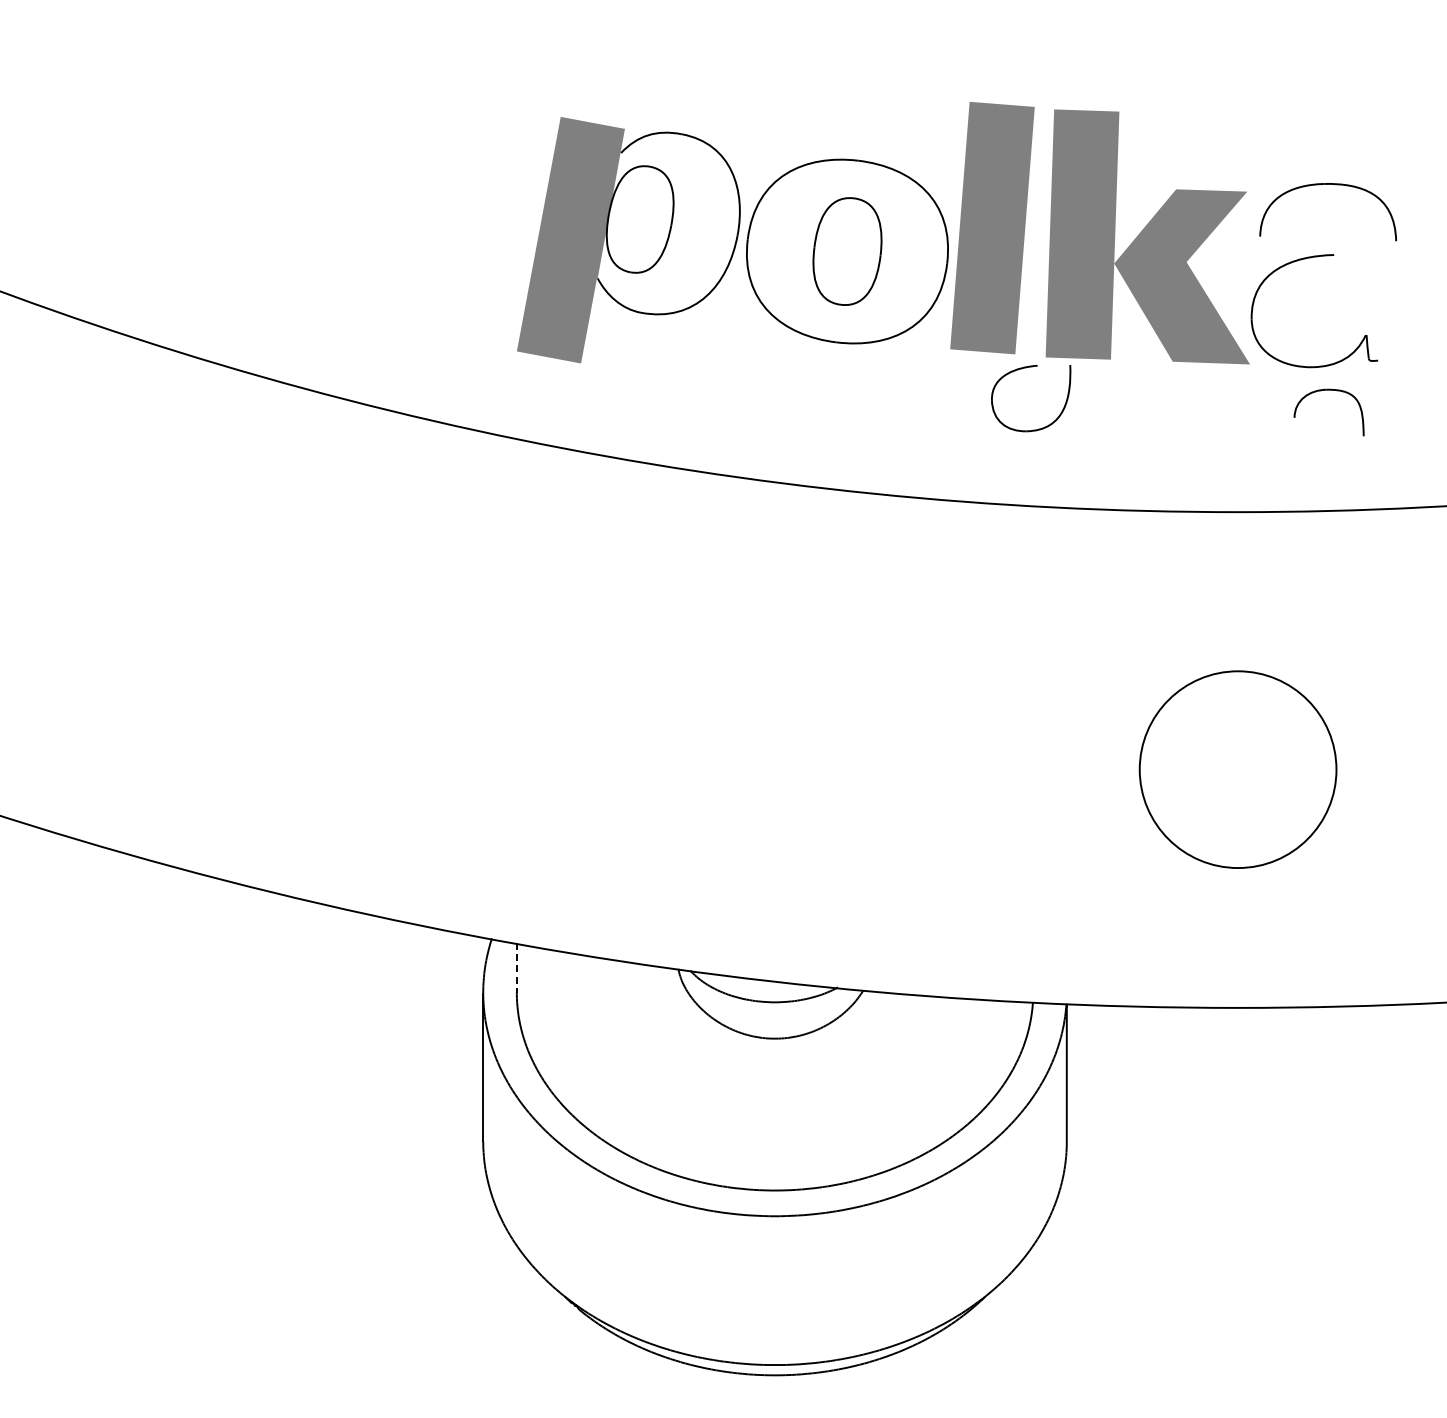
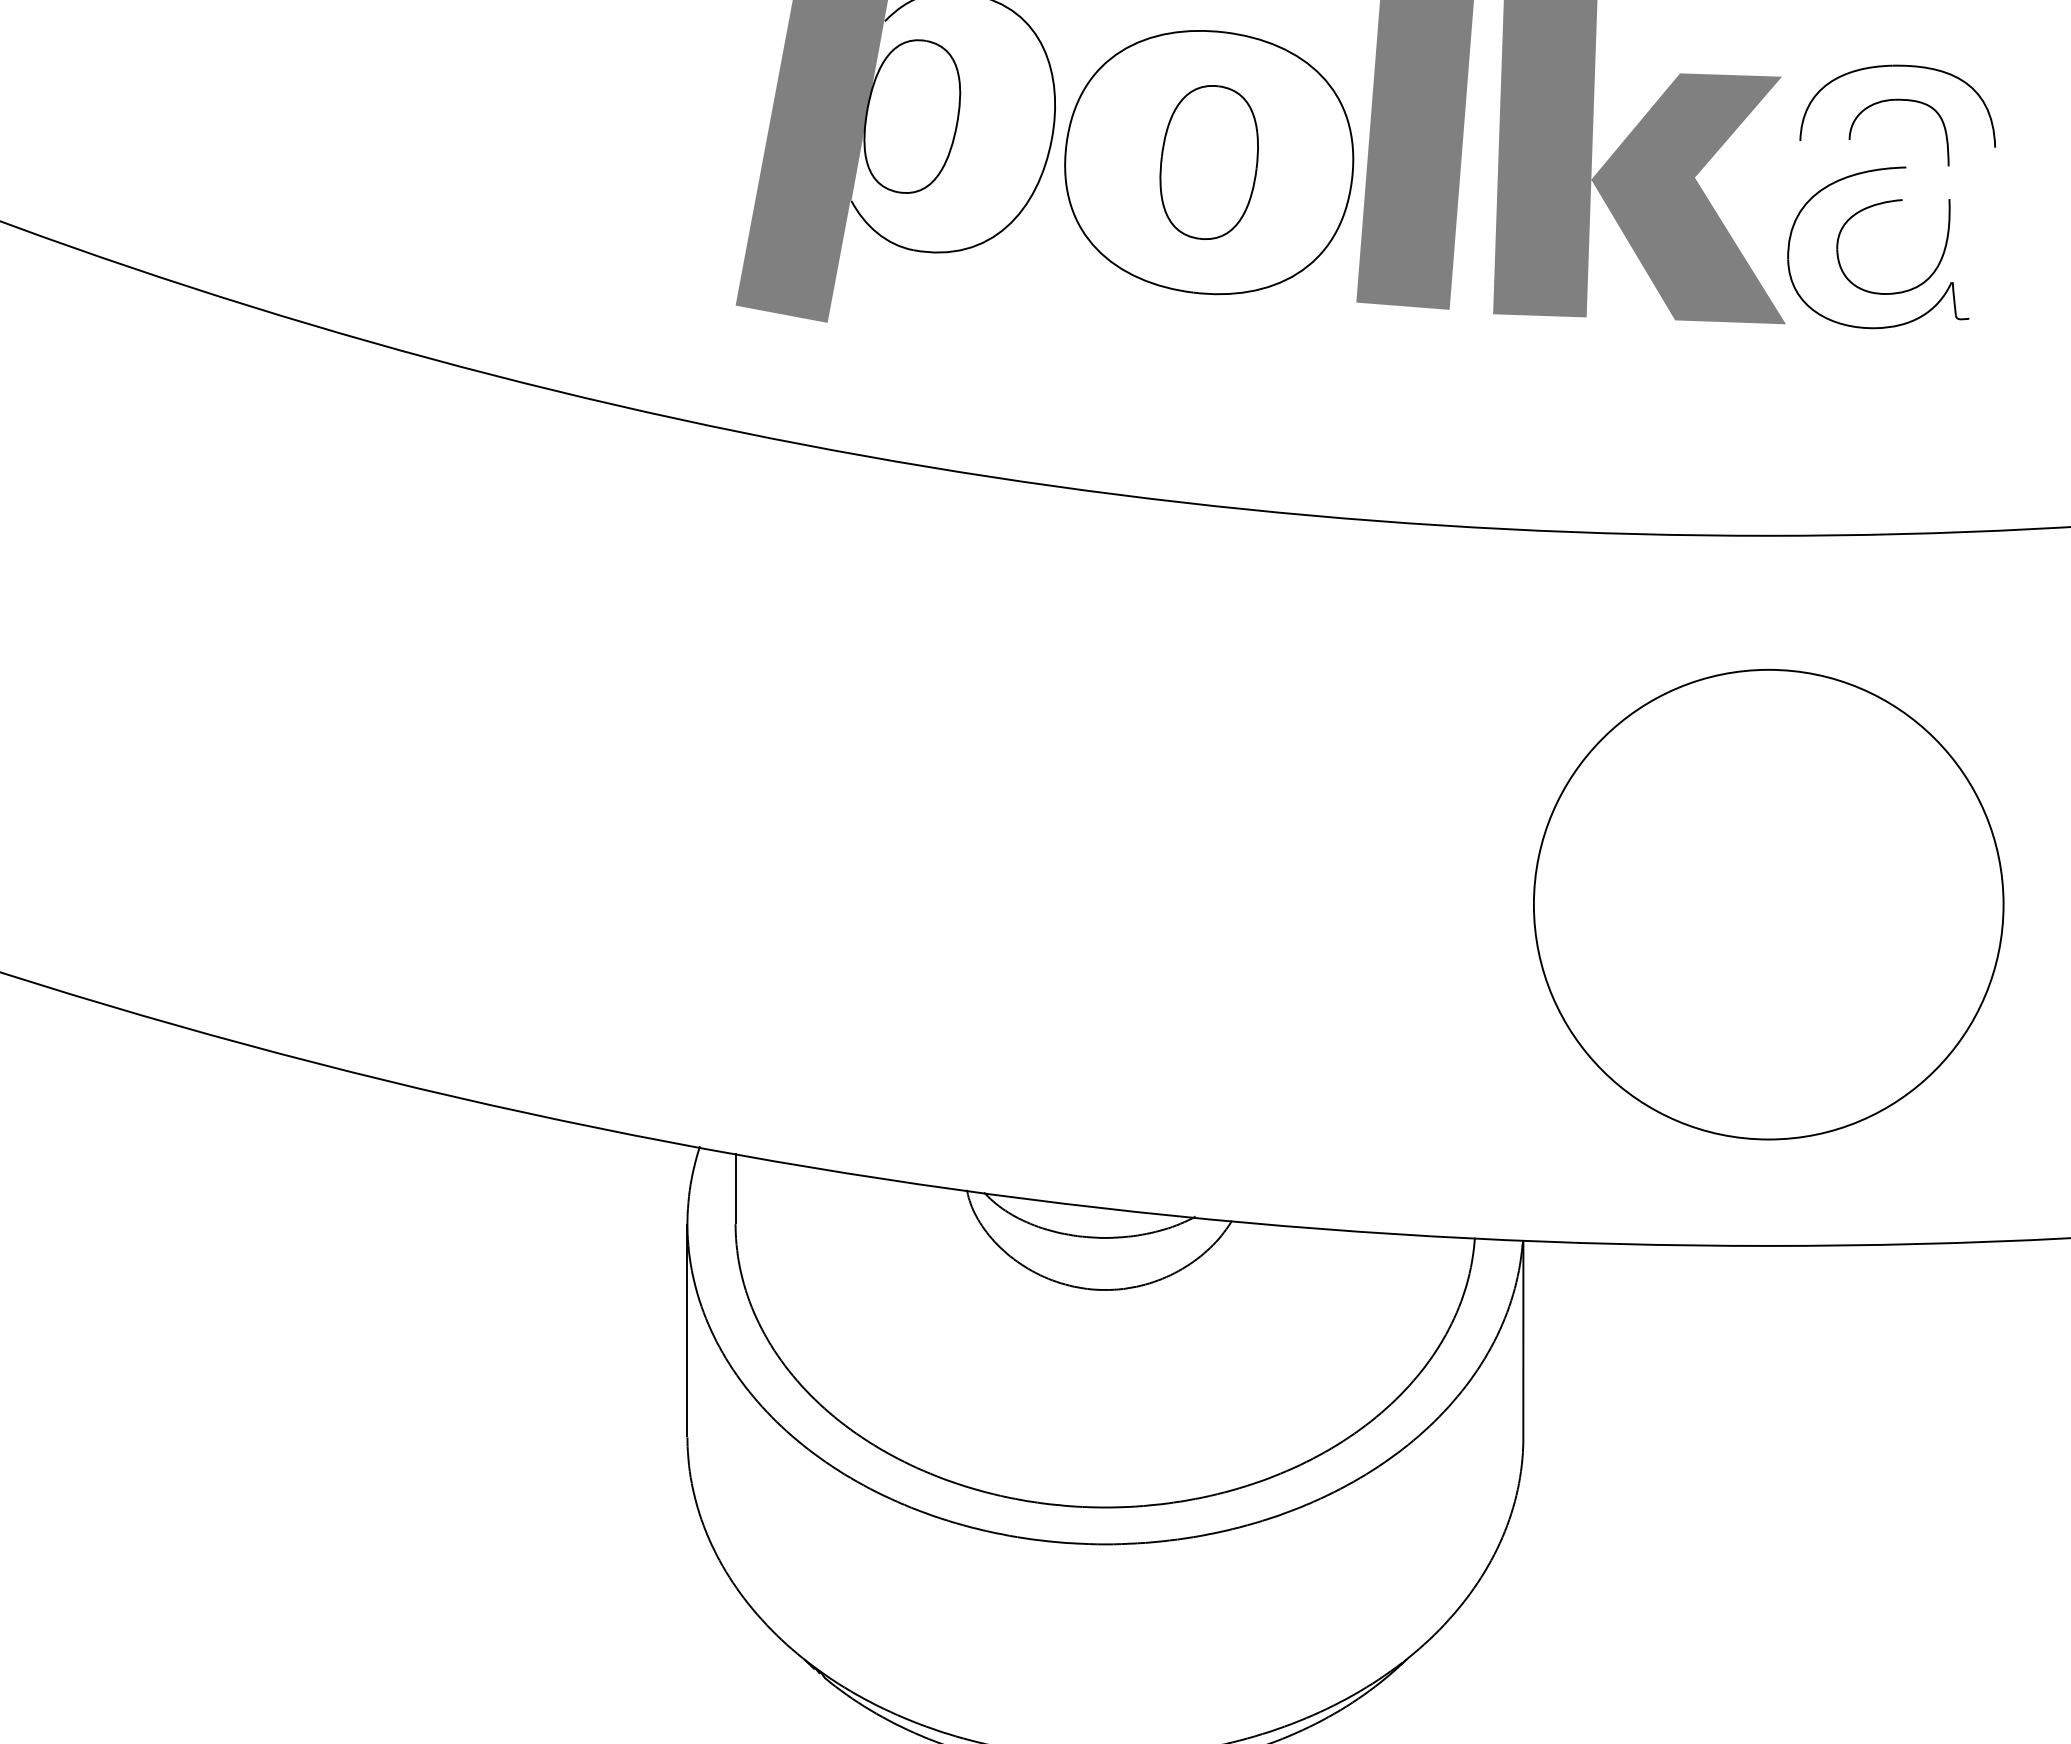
part: (1022, 369) -> (1881, 205), moved
part: (1328, 390) -> (1898, 100), moved
circle: (1238, 769) -> (1769, 904), size x1.67
line: (516, 967) -> (735, 1188), dashed -> solid

